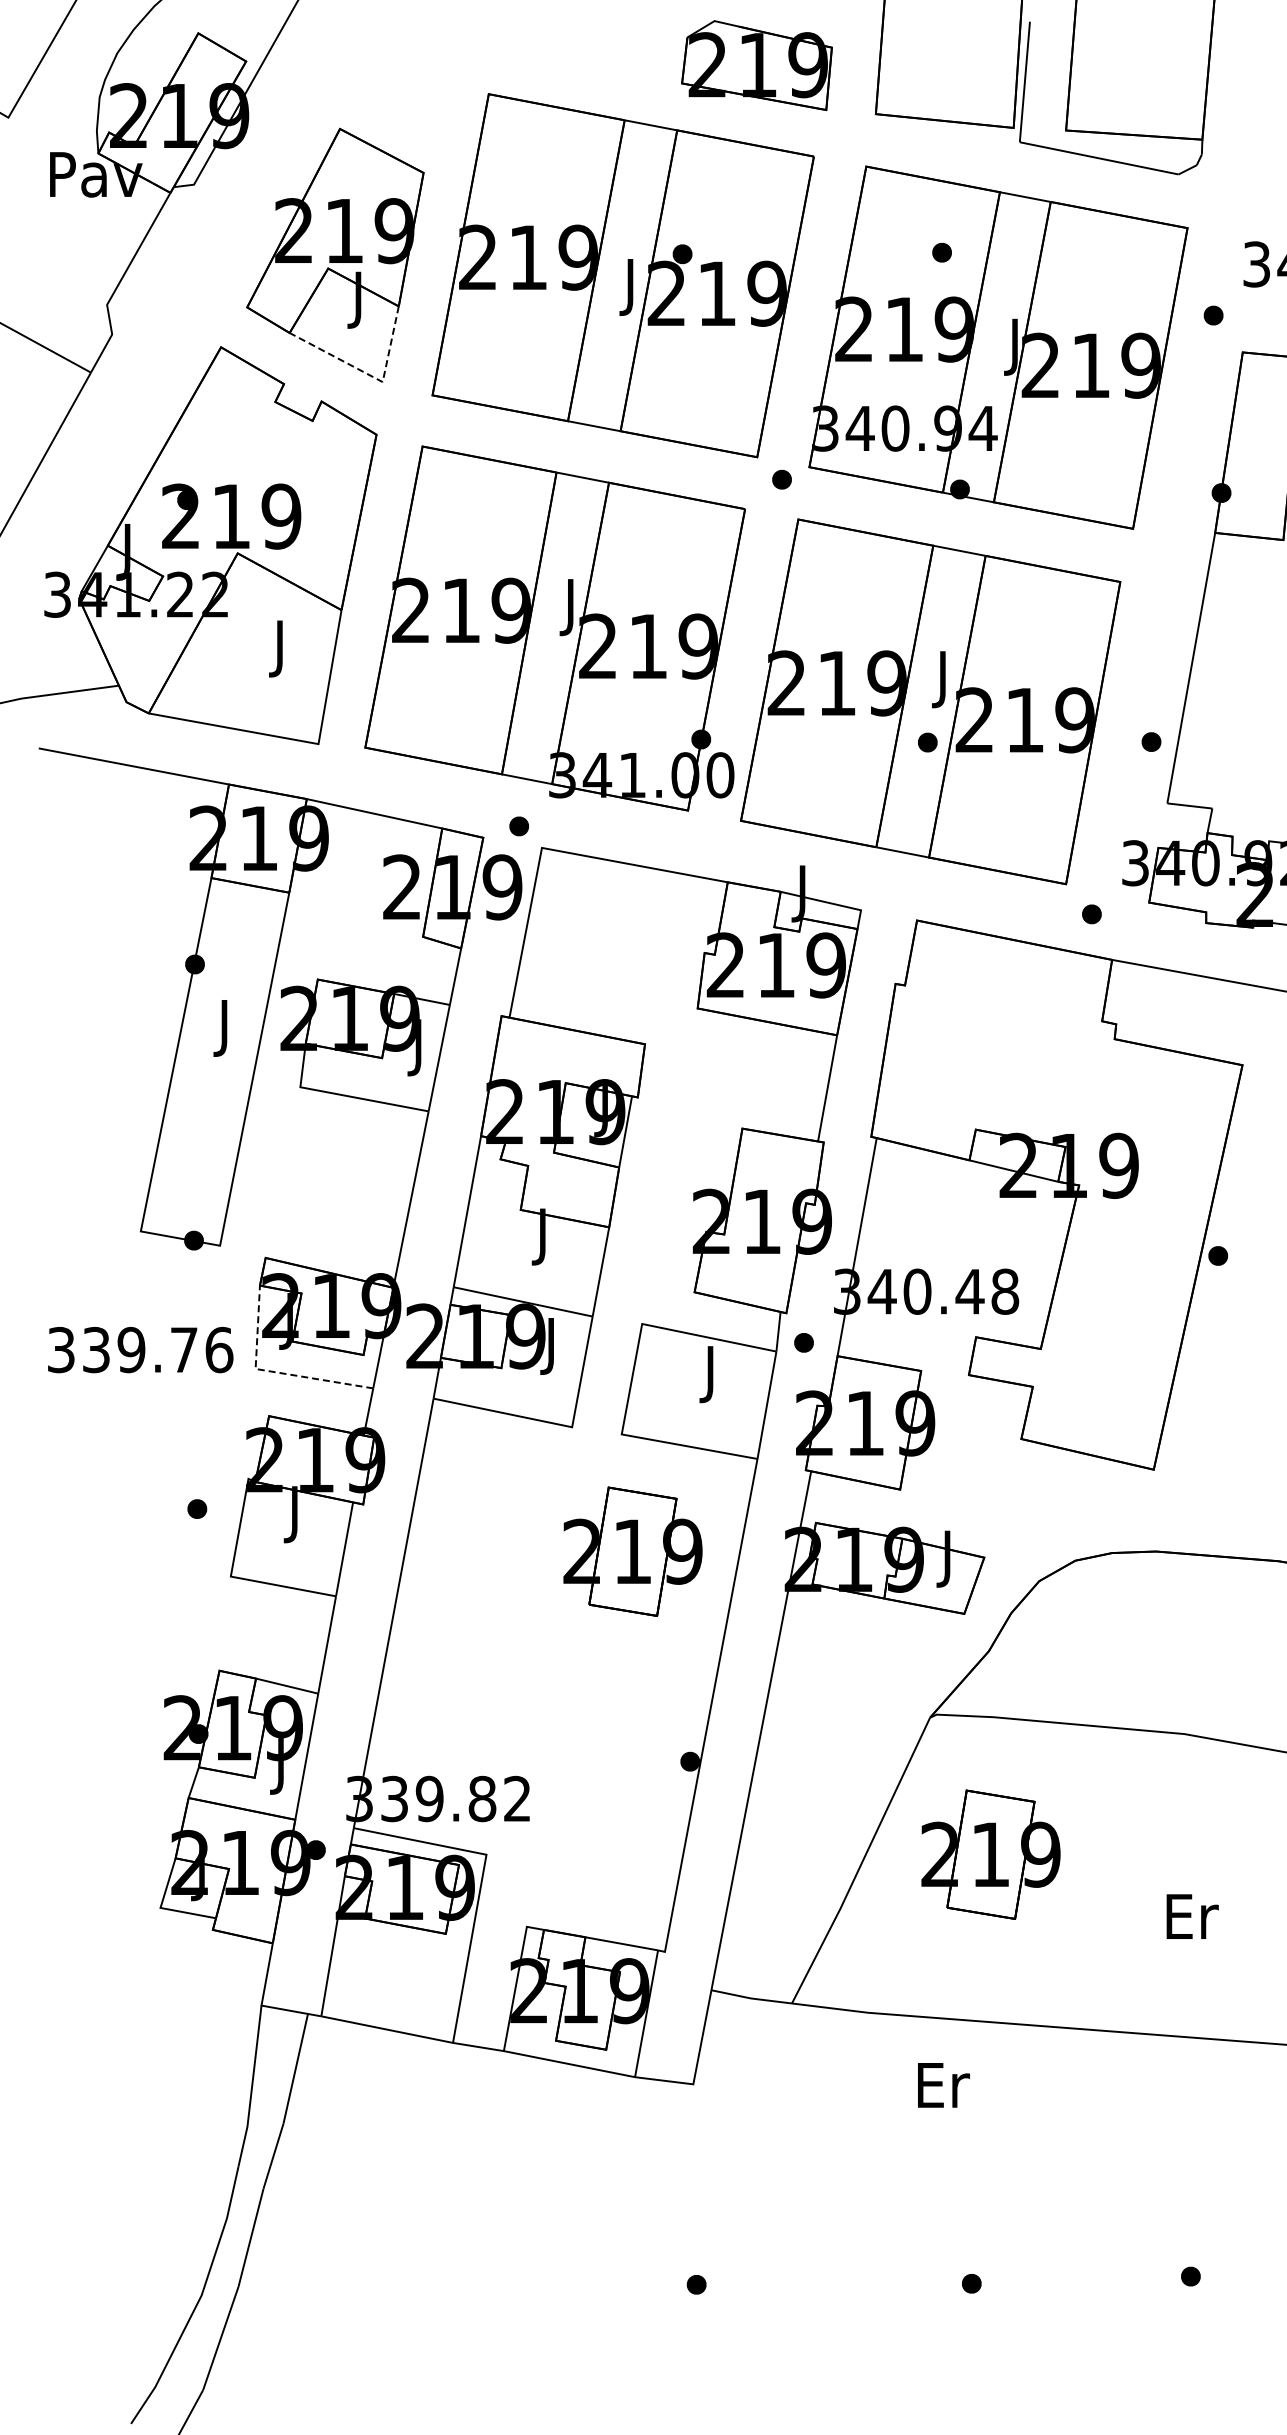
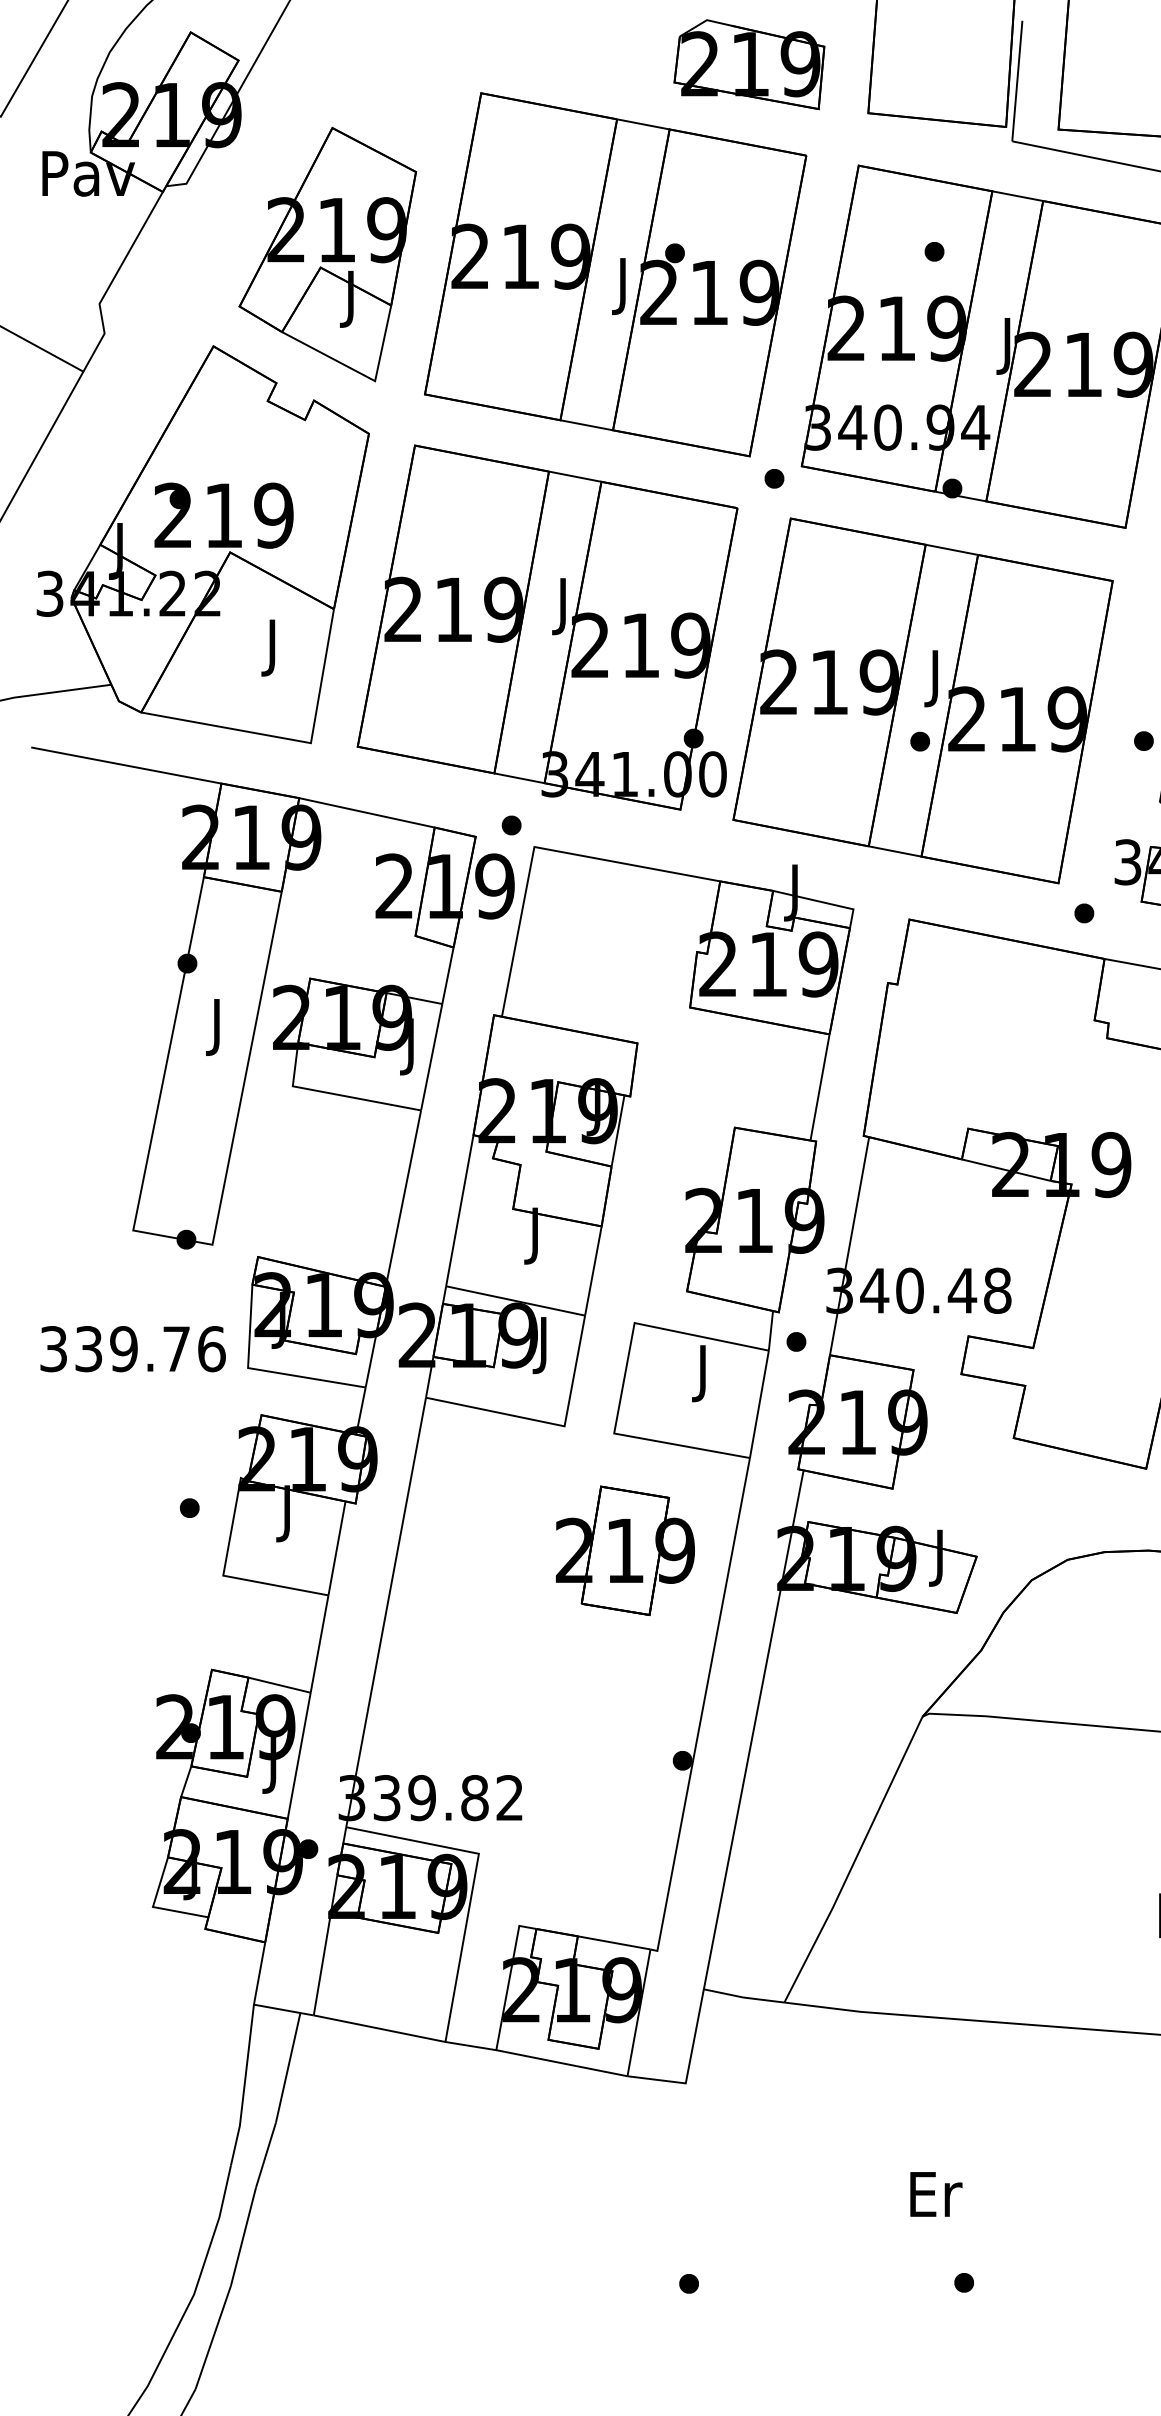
line: (370, 375) -> (362, 374), dashed -> solid
line: (272, 1371) -> (264, 1370), dashed -> solid
part: (990, 1854) -> (982, 1853), removed
text: (943, 2085) -> (935, 2194), moved

